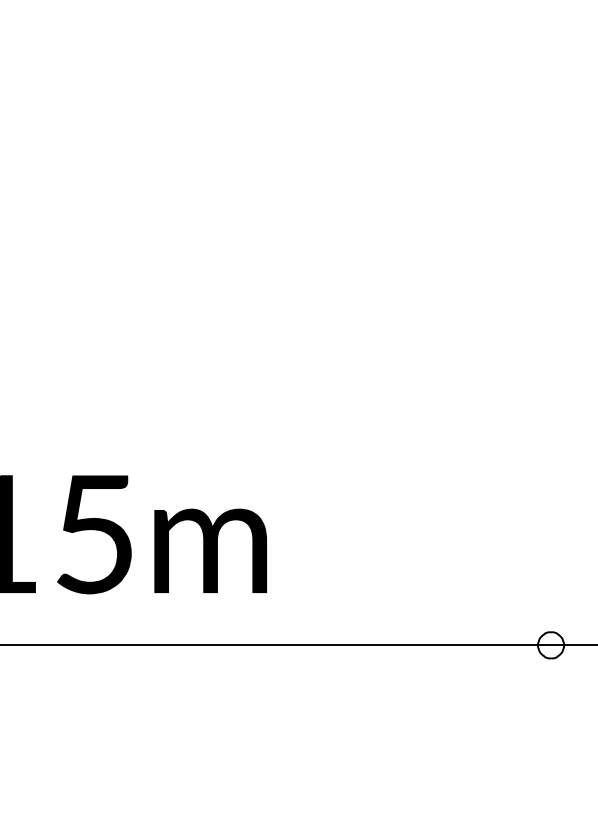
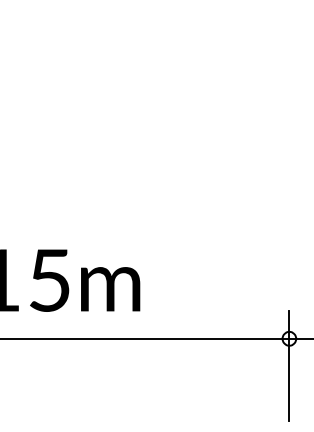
line: (551, 698) -> (289, 366), added

